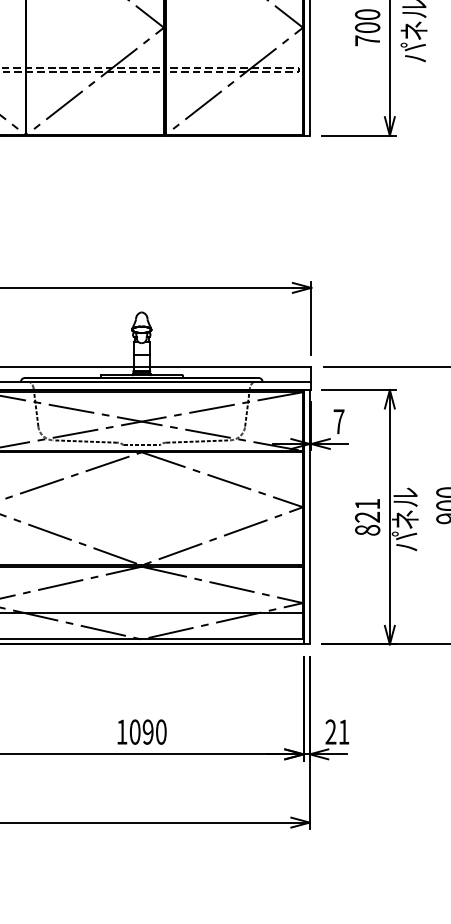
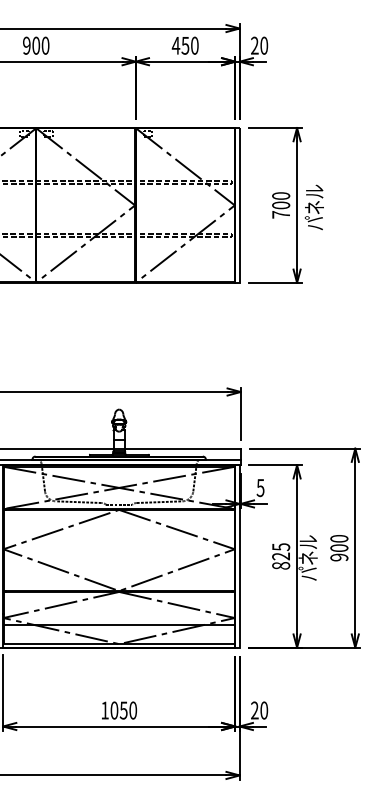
text: (338, 422) -> (260, 488), 7 -> 5
text: (368, 503) -> (281, 546), 821 -> 825
text: (147, 732) -> (123, 710), 1090 -> 1050
text: (344, 732) -> (264, 710), 21 -> 20

